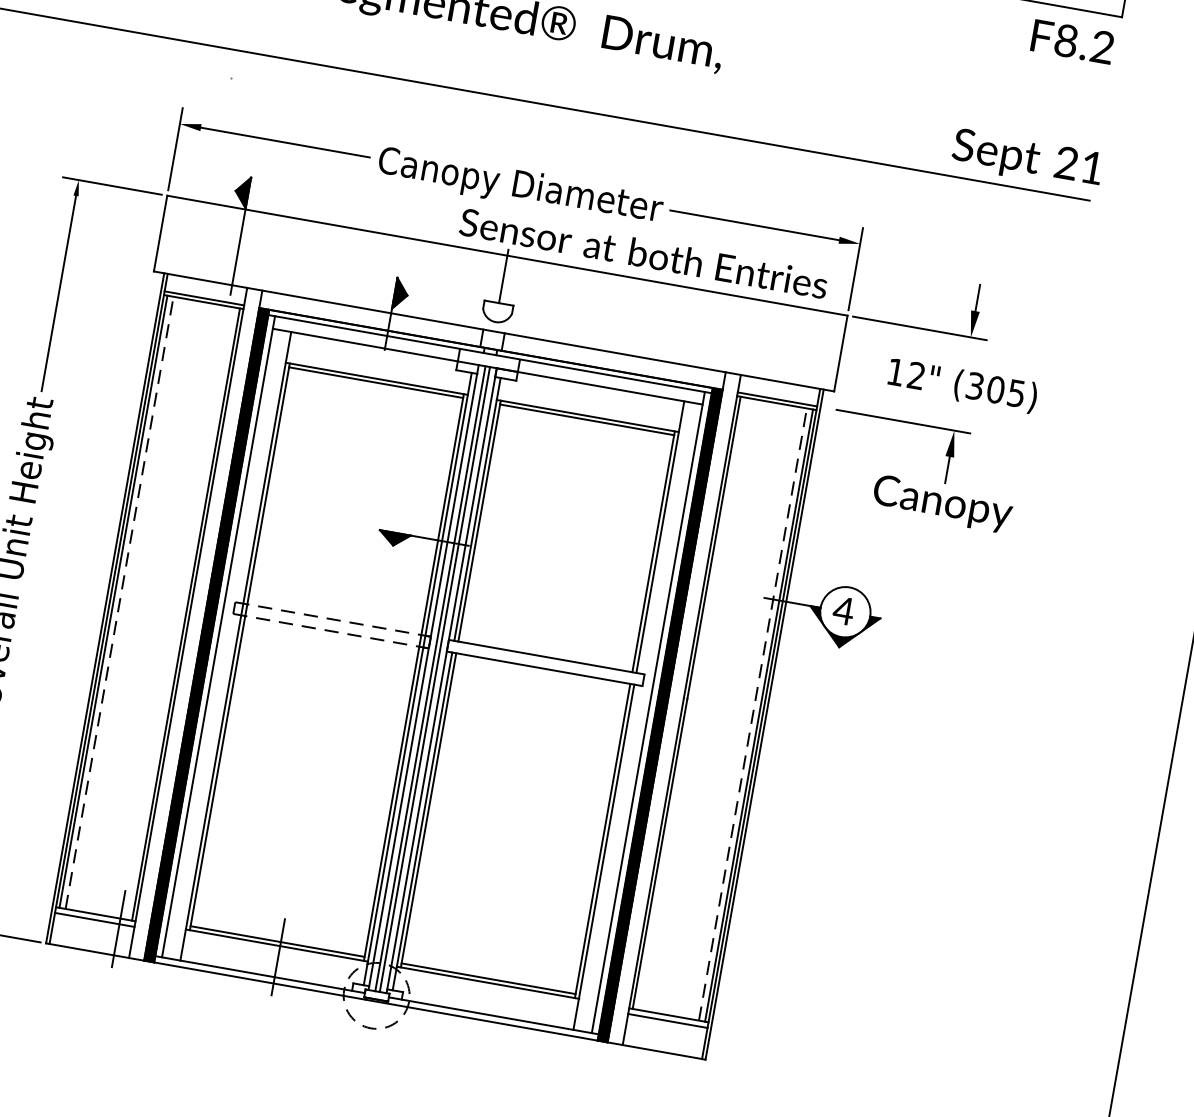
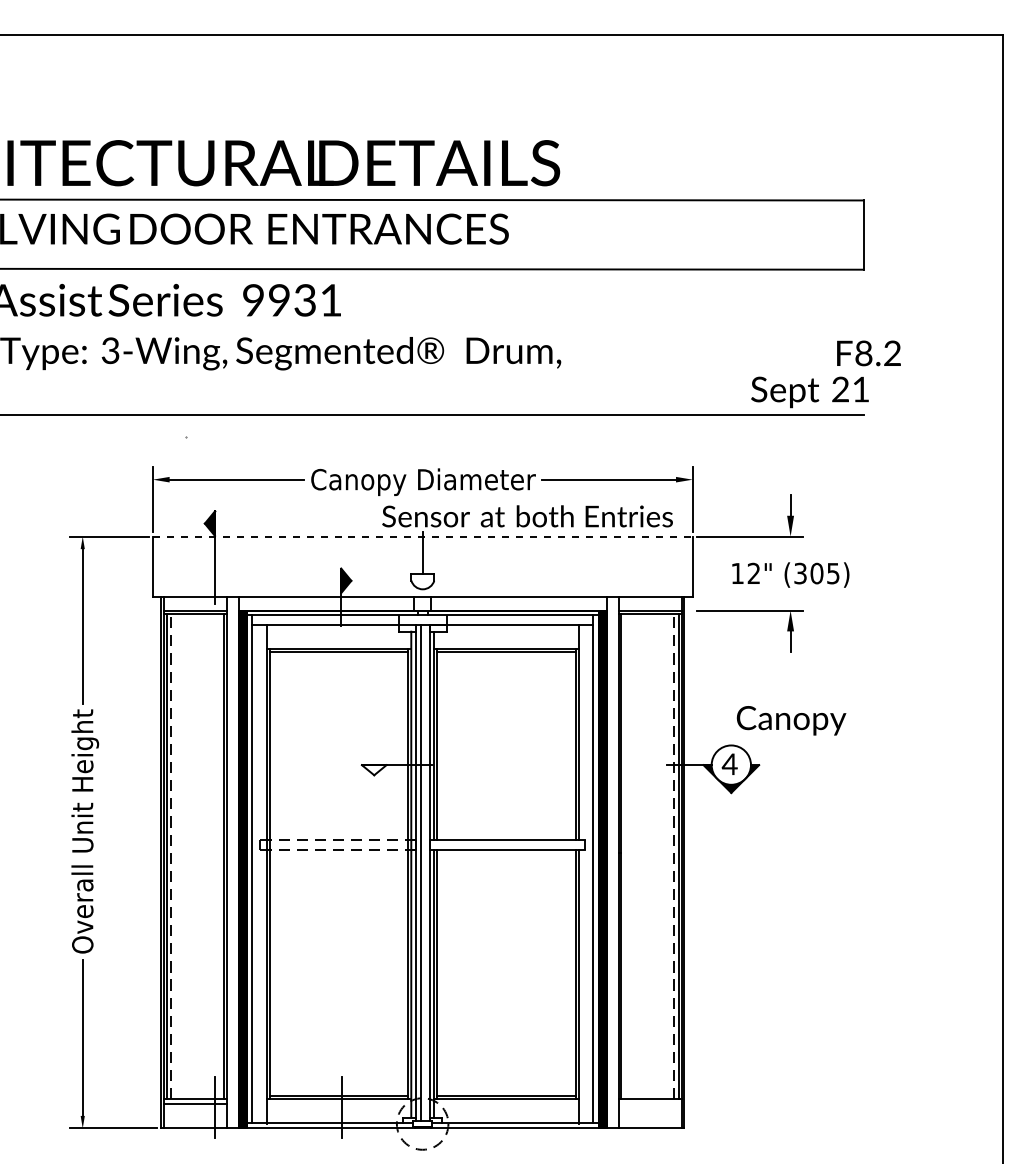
text: (1072, 41) -> (868, 353), moved
line: (507, 255) -> (422, 536), solid -> dashed
text: (942, 503) -> (791, 720), moved
fill: (393, 539) -> (373, 770), removed
line: (434, 679) -> (424, 872), removed
line: (667, 1020) -> (649, 1103), removed

